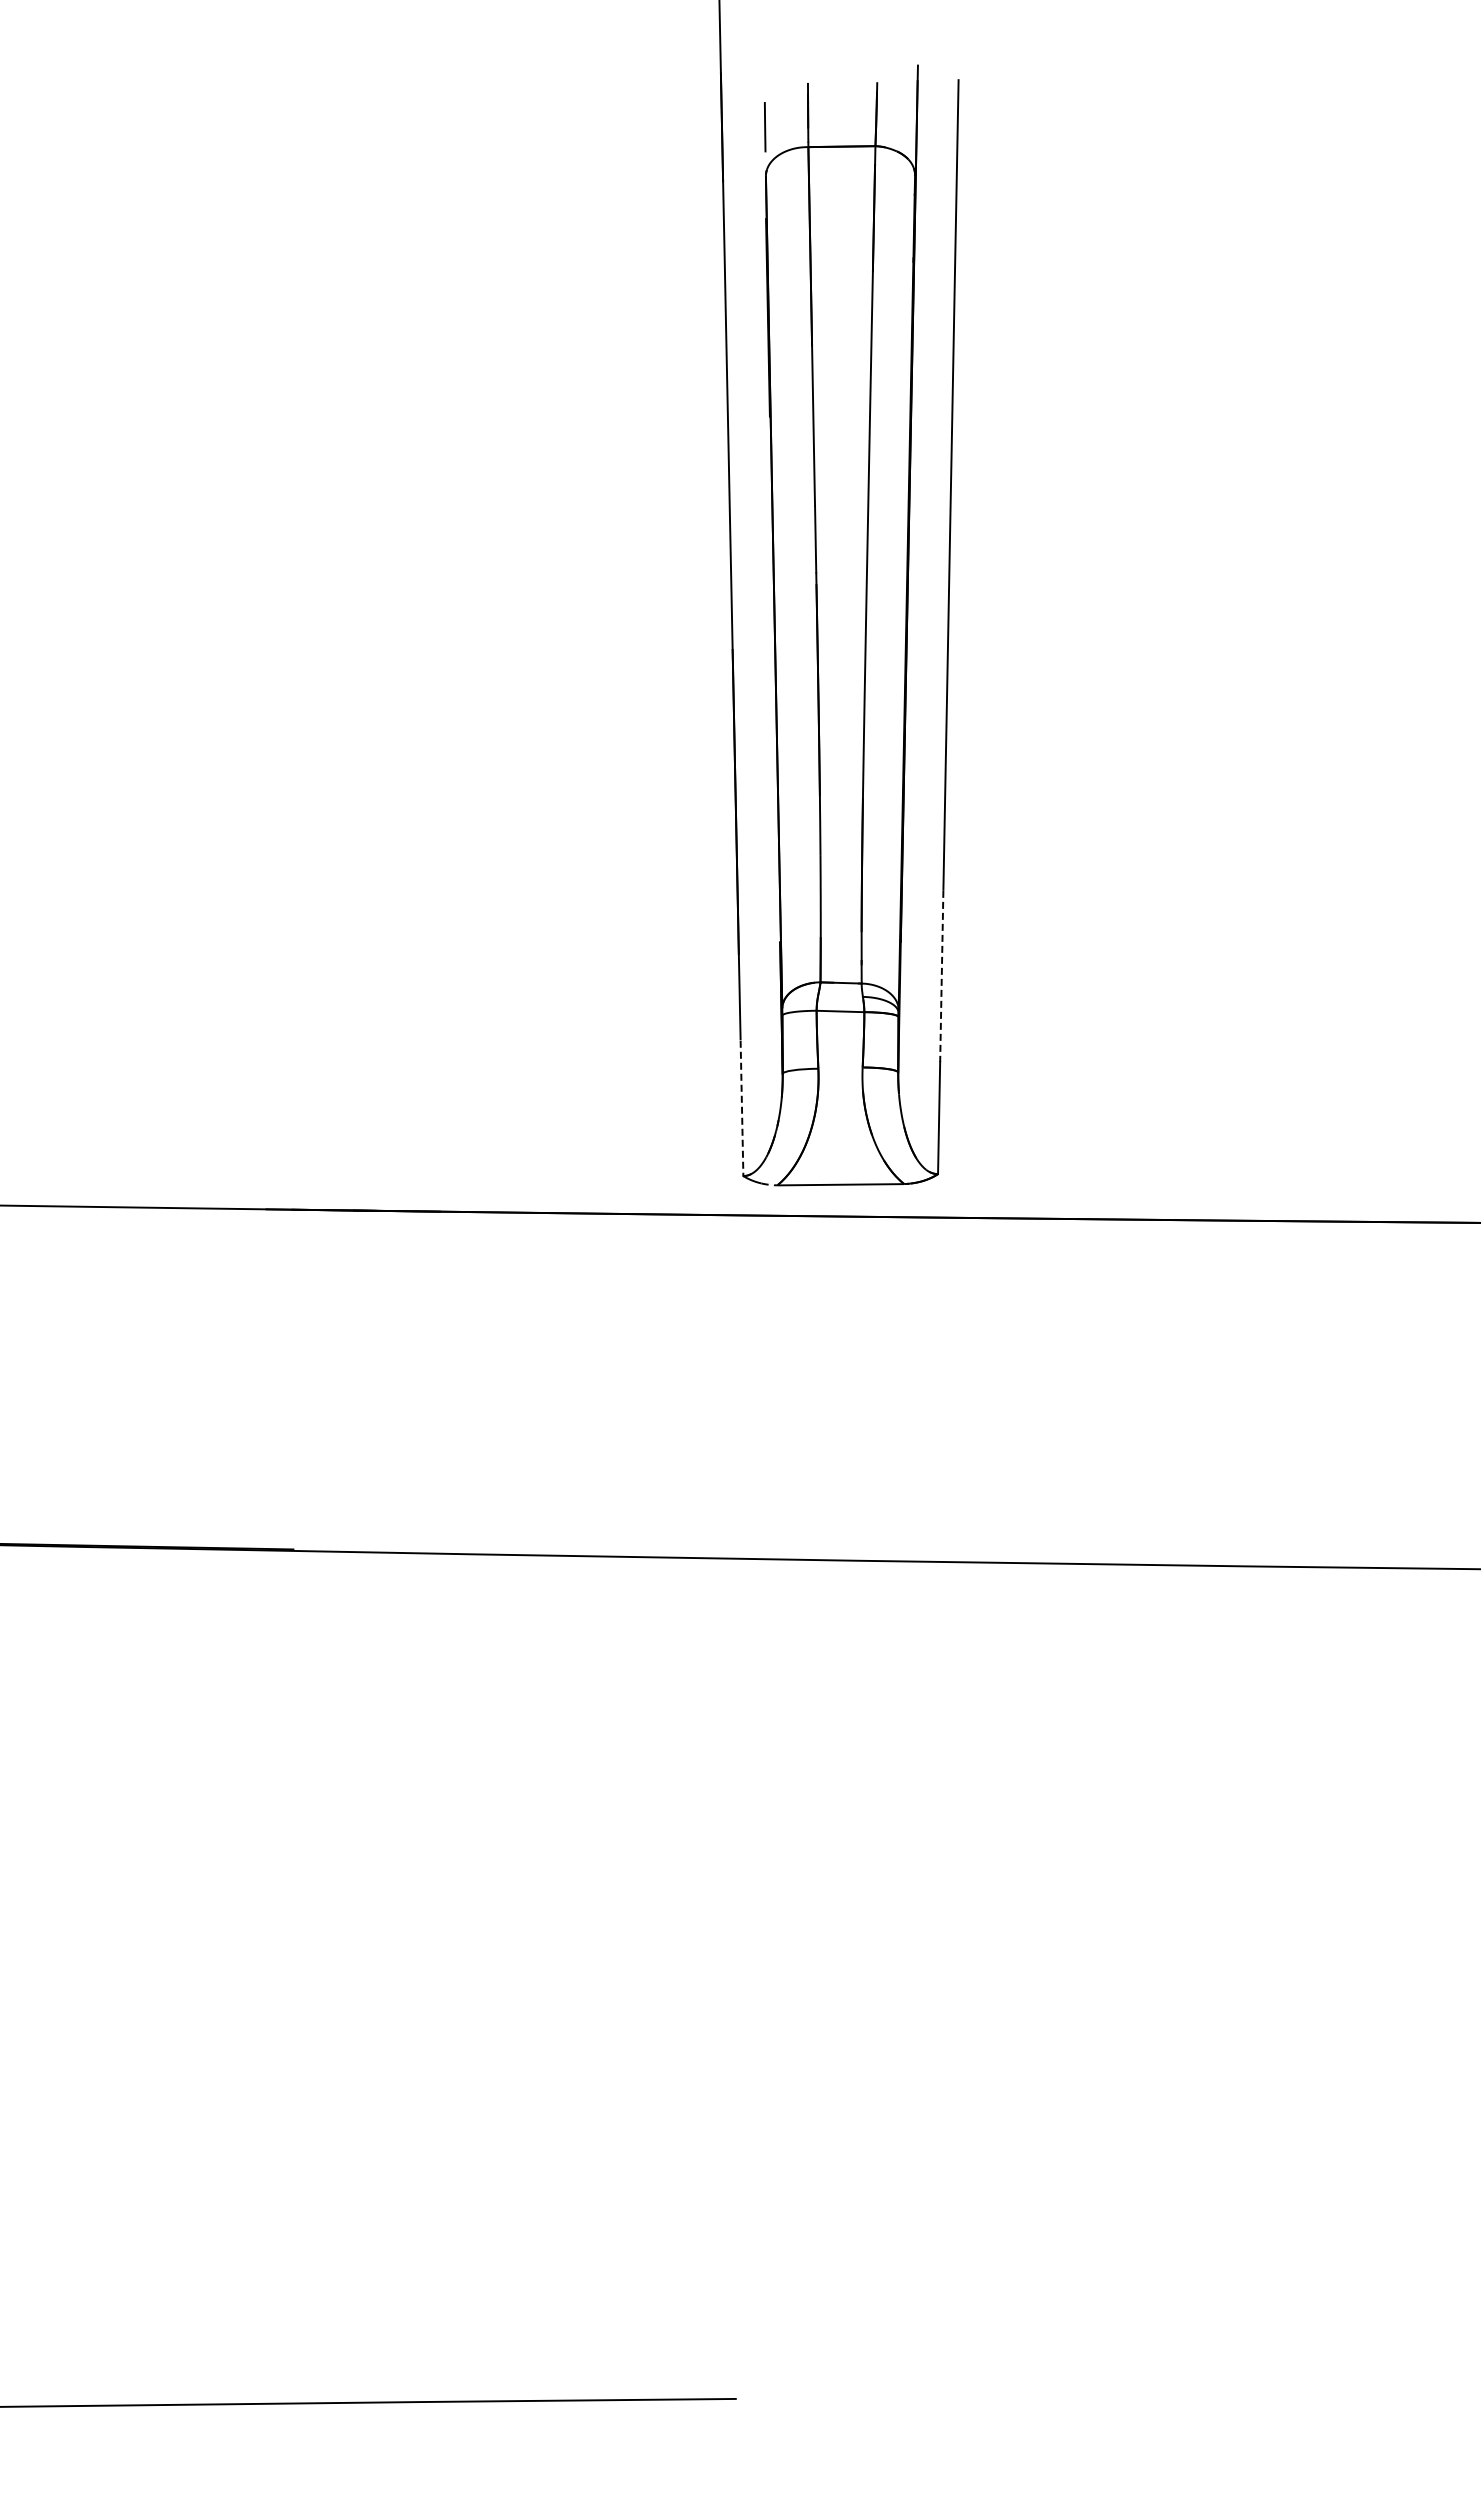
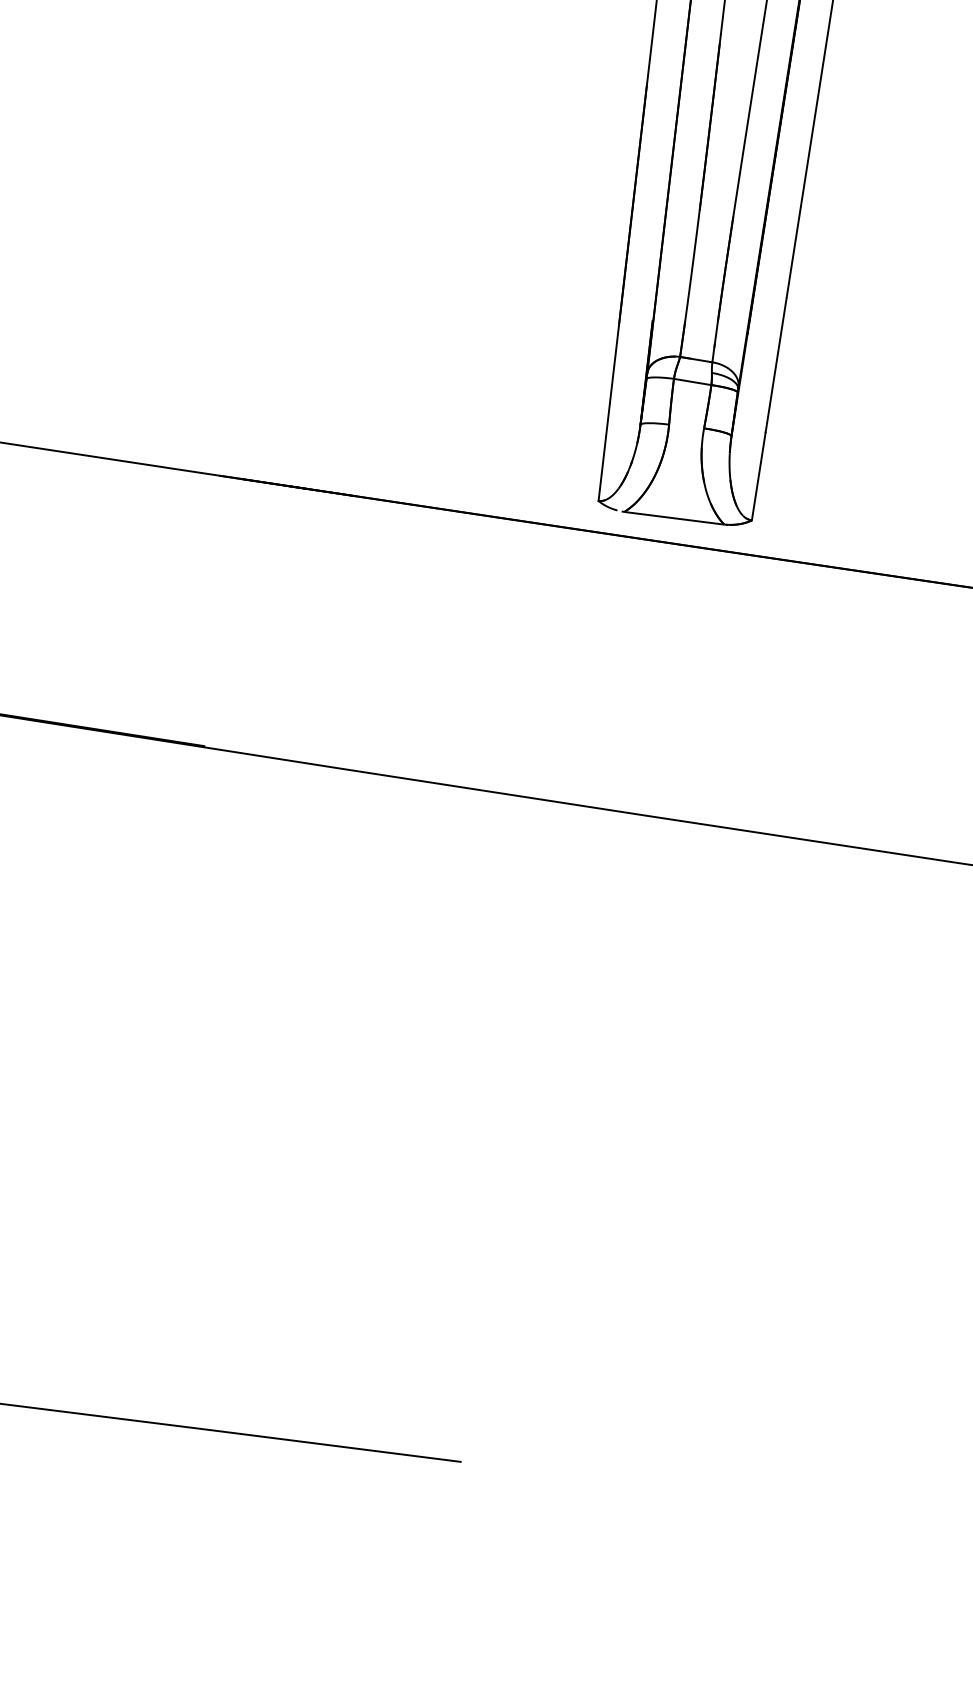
line: (941, 976) -> (775, 365), dashed -> solid
line: (742, 1108) -> (605, 447), dashed -> solid

